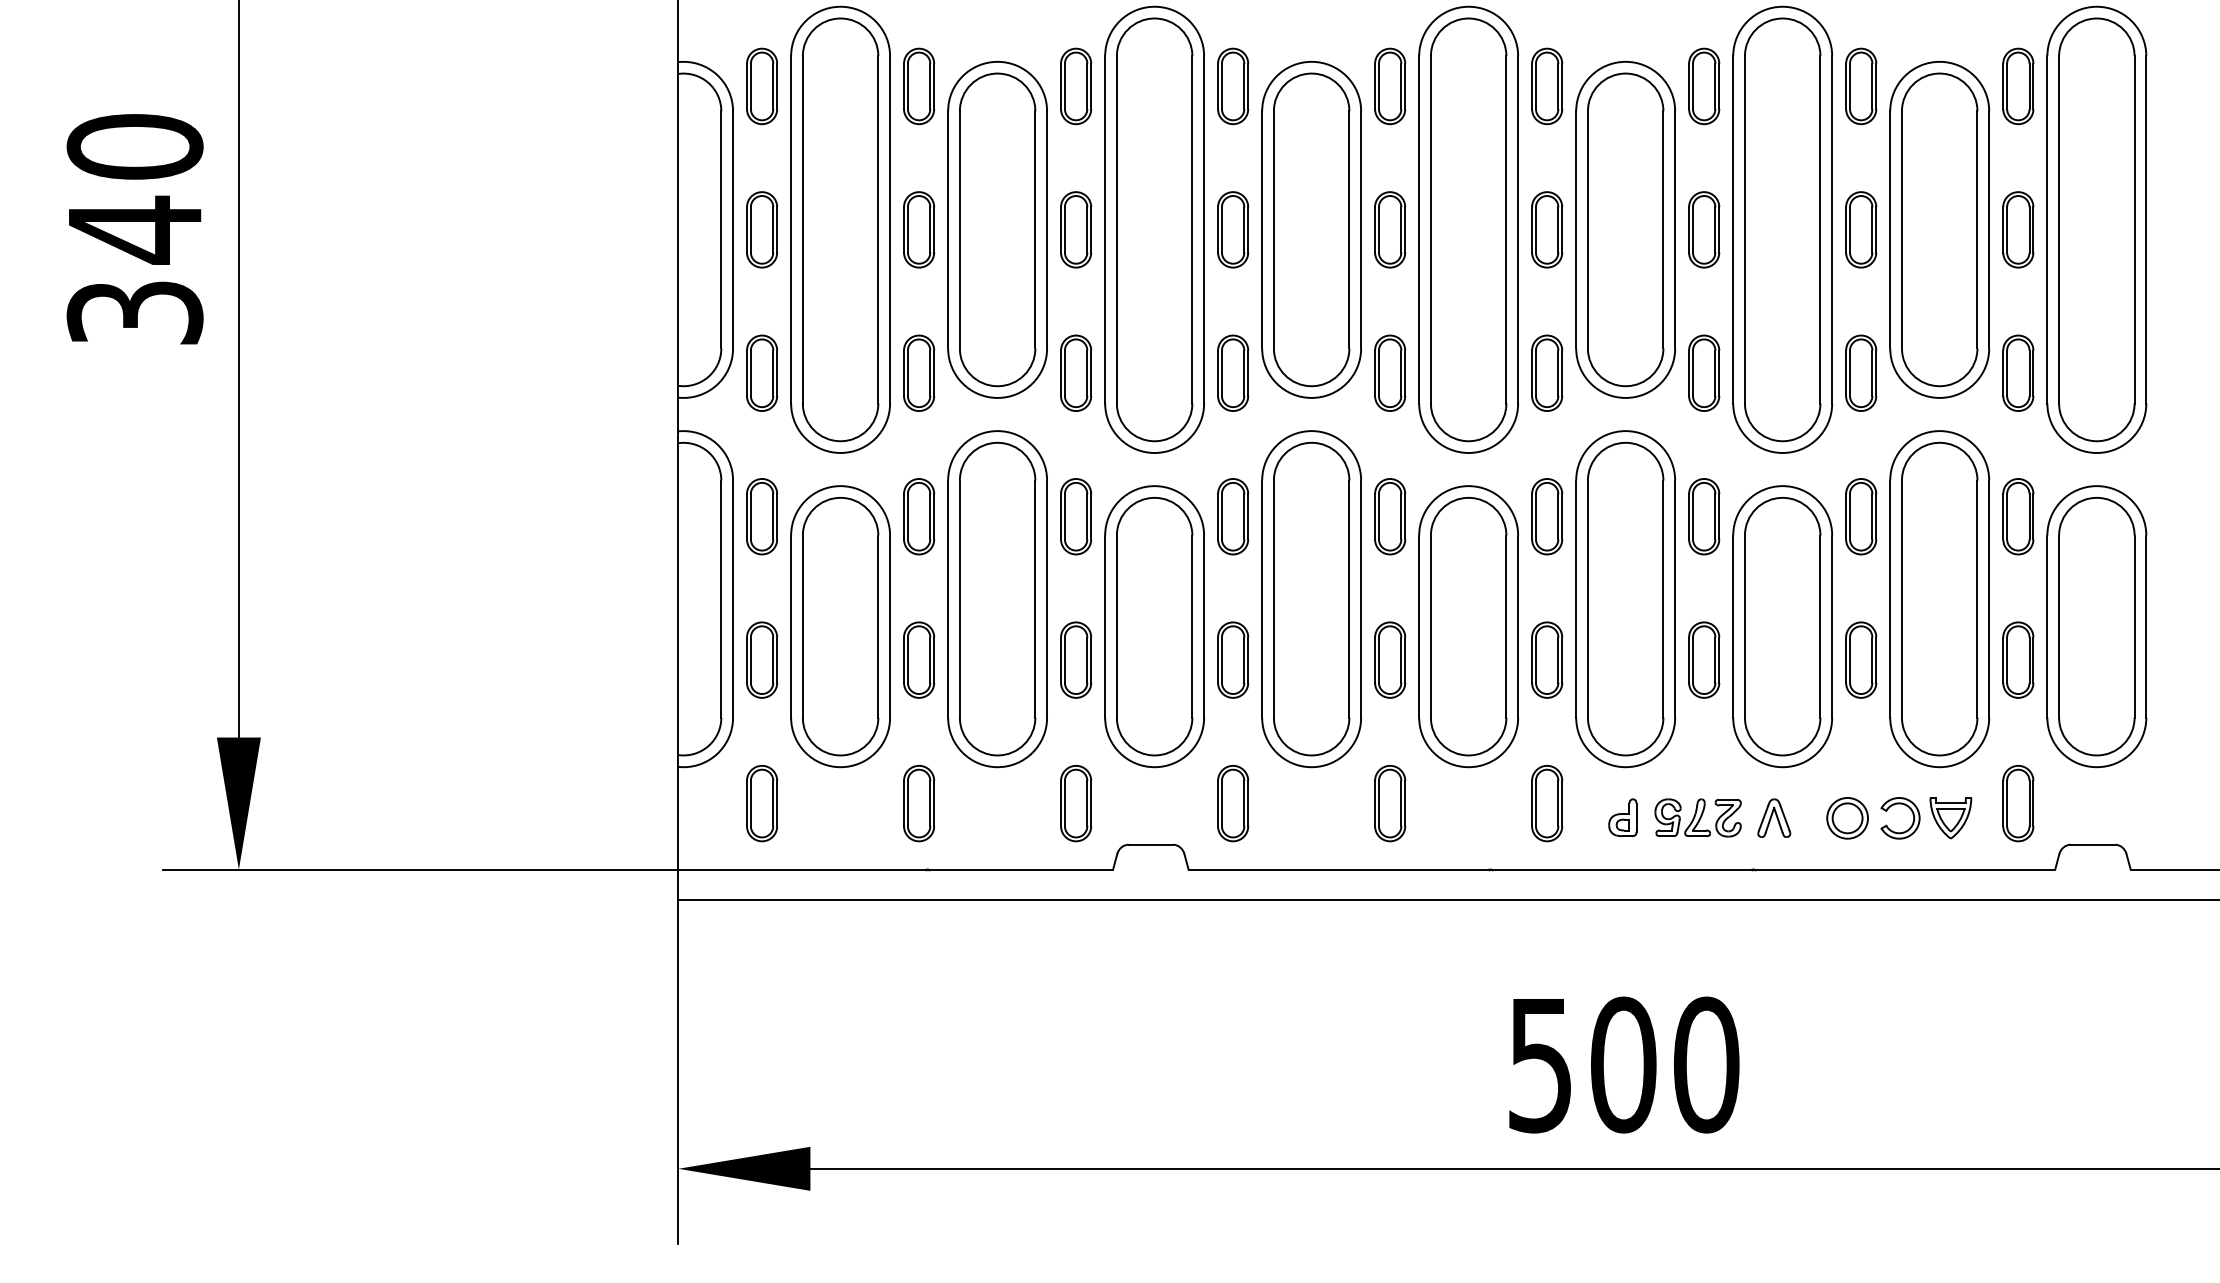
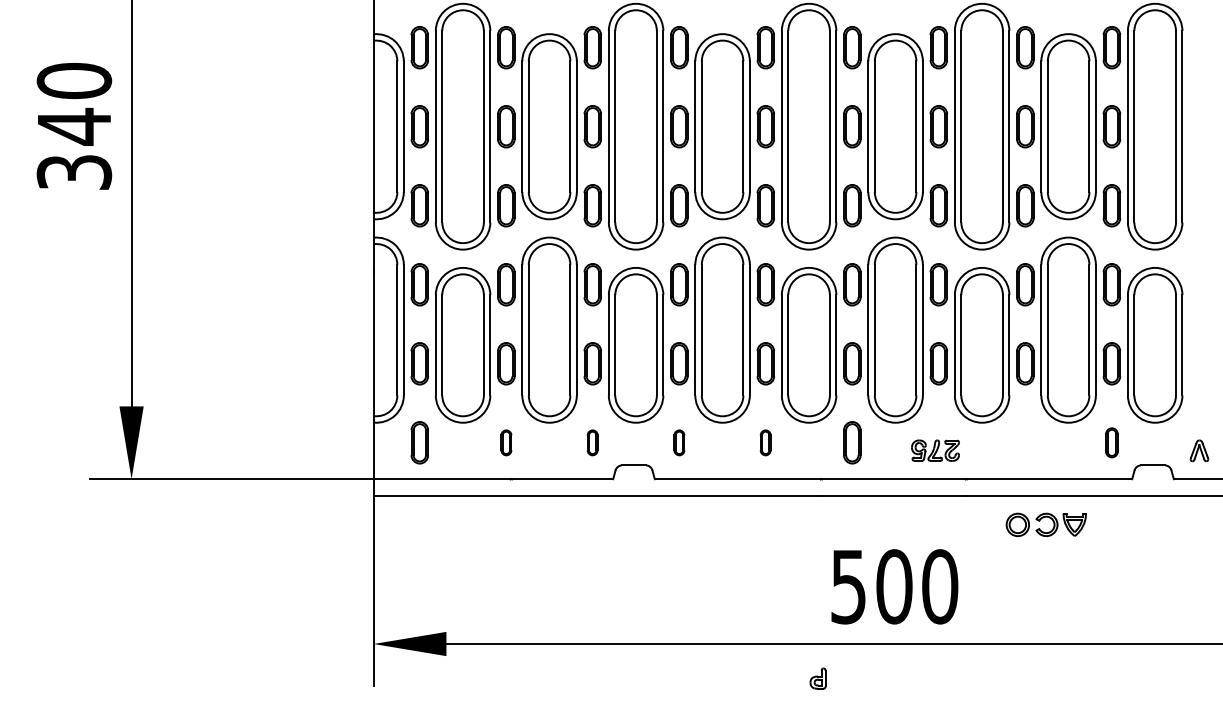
part: (919, 803) -> (506, 442), size x0.6
part: (1075, 803) -> (592, 442), size x0.6
part: (1233, 803) -> (679, 442), size x0.6
part: (1389, 803) -> (765, 442), size x0.6
part: (2017, 803) -> (1111, 442), size x0.7
part: (1894, 806) -> (1043, 518), moved
part: (1621, 817) -> (817, 678), moved
part: (1774, 817) -> (1199, 450), moved

